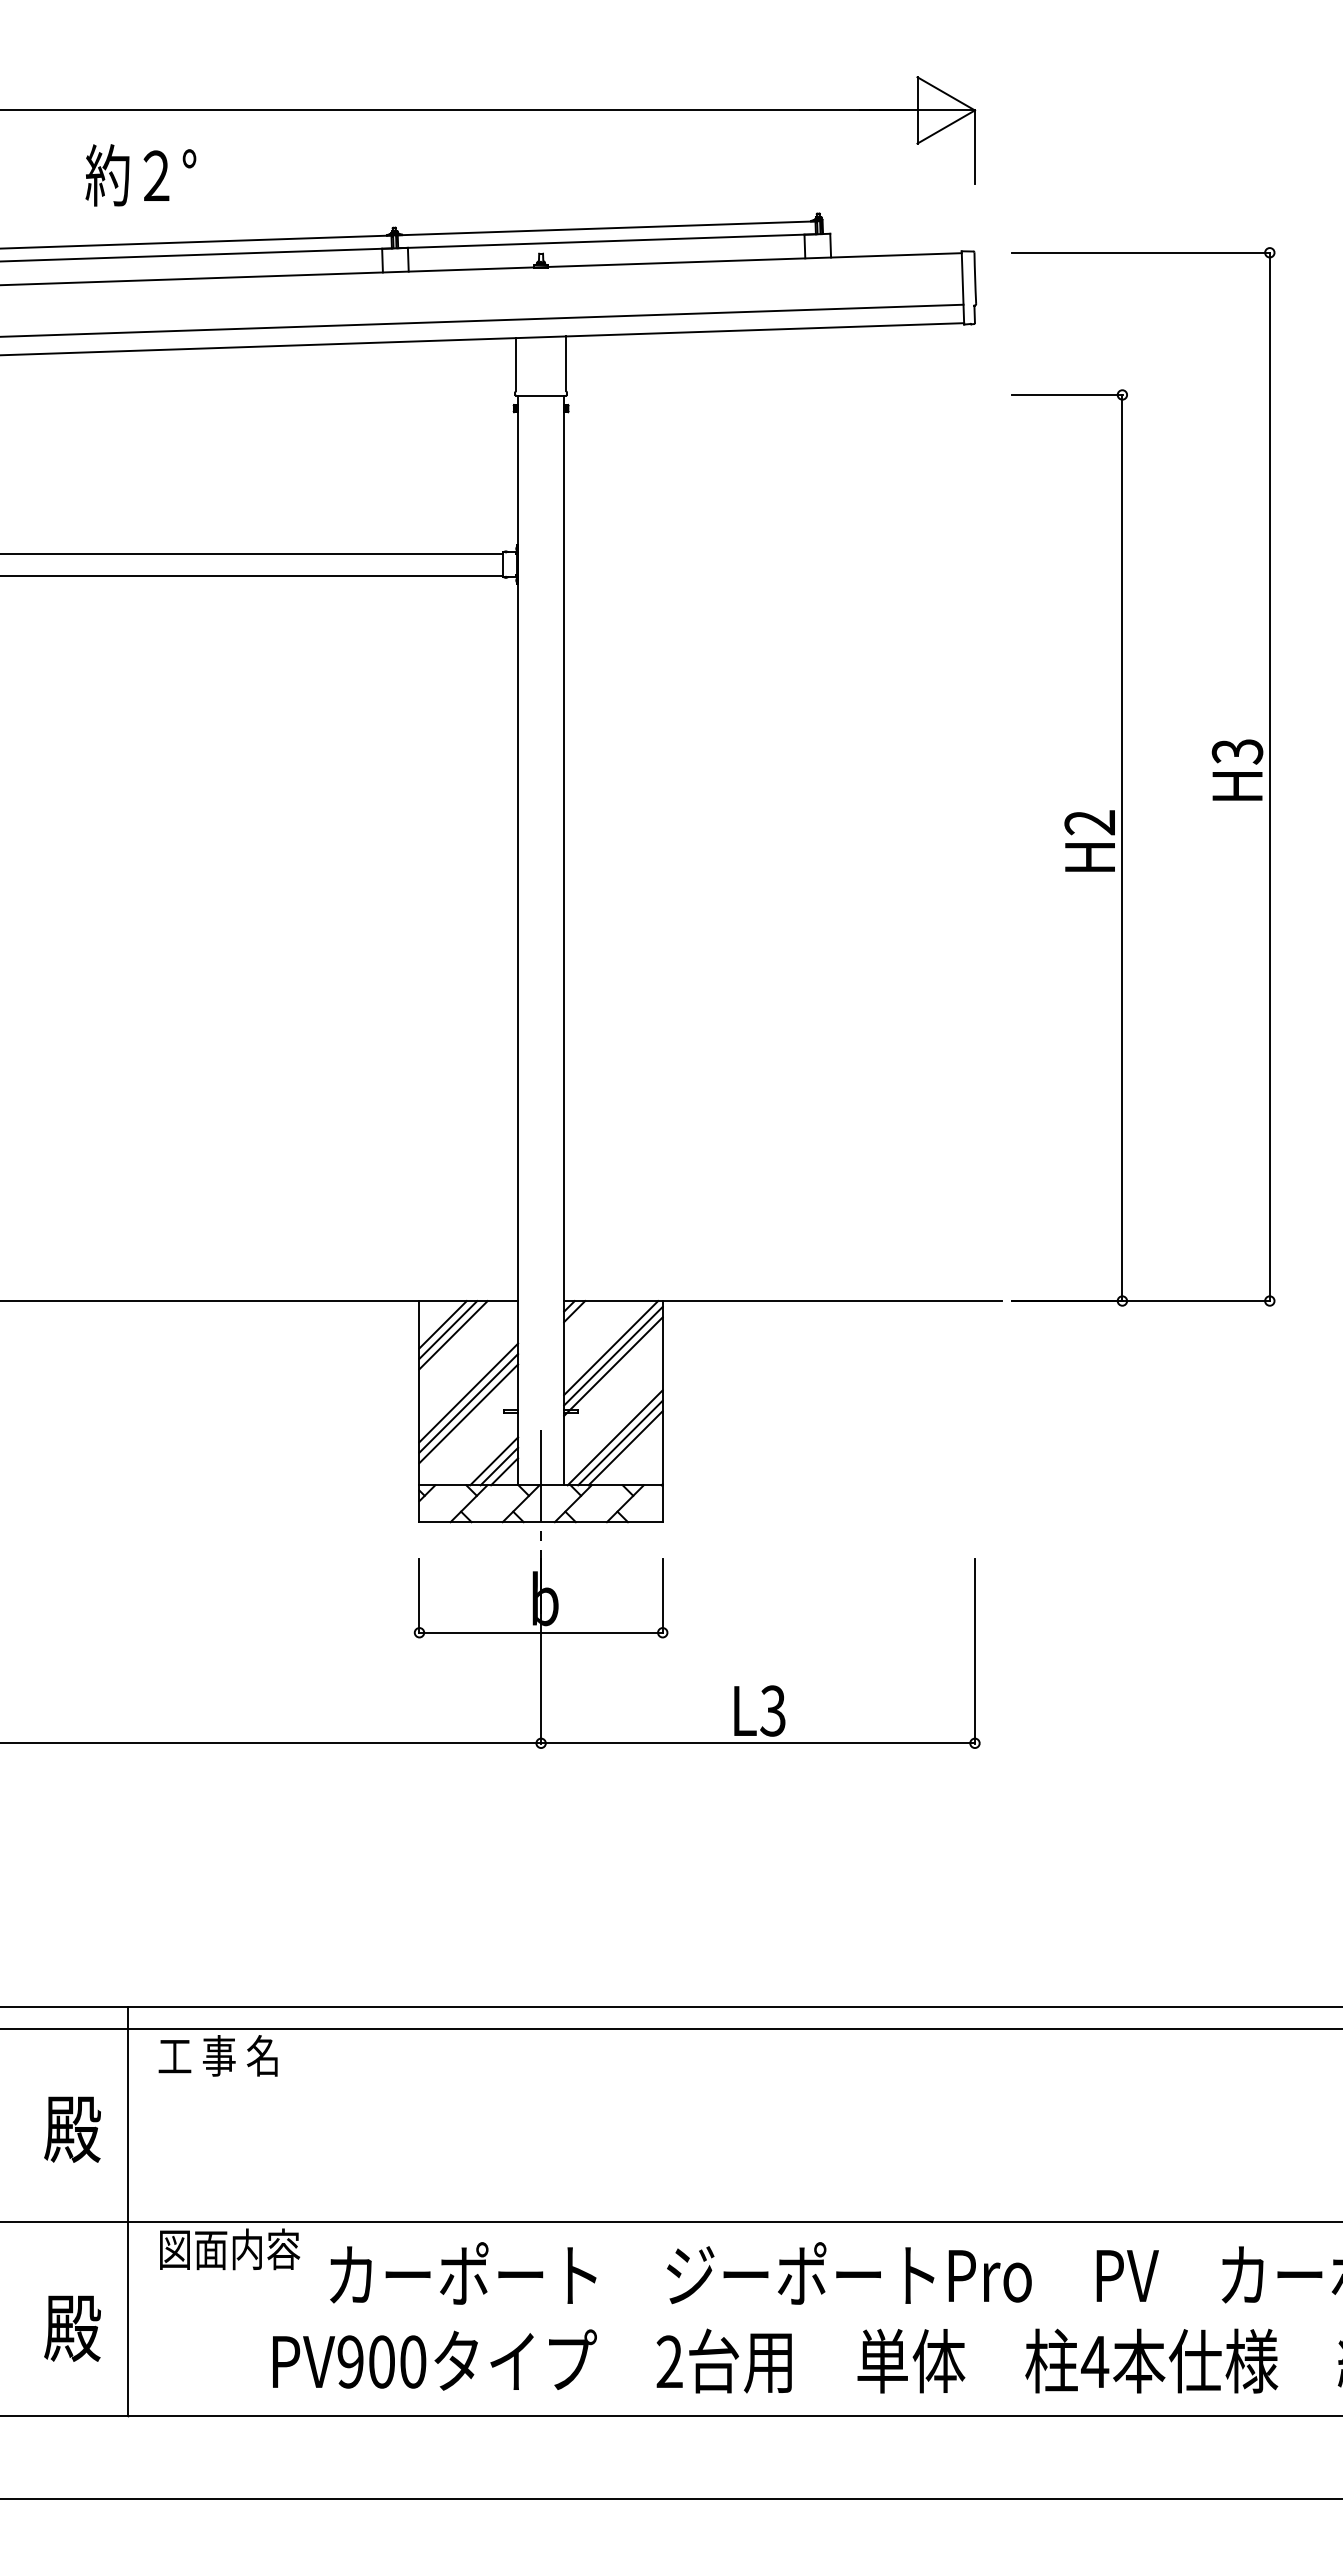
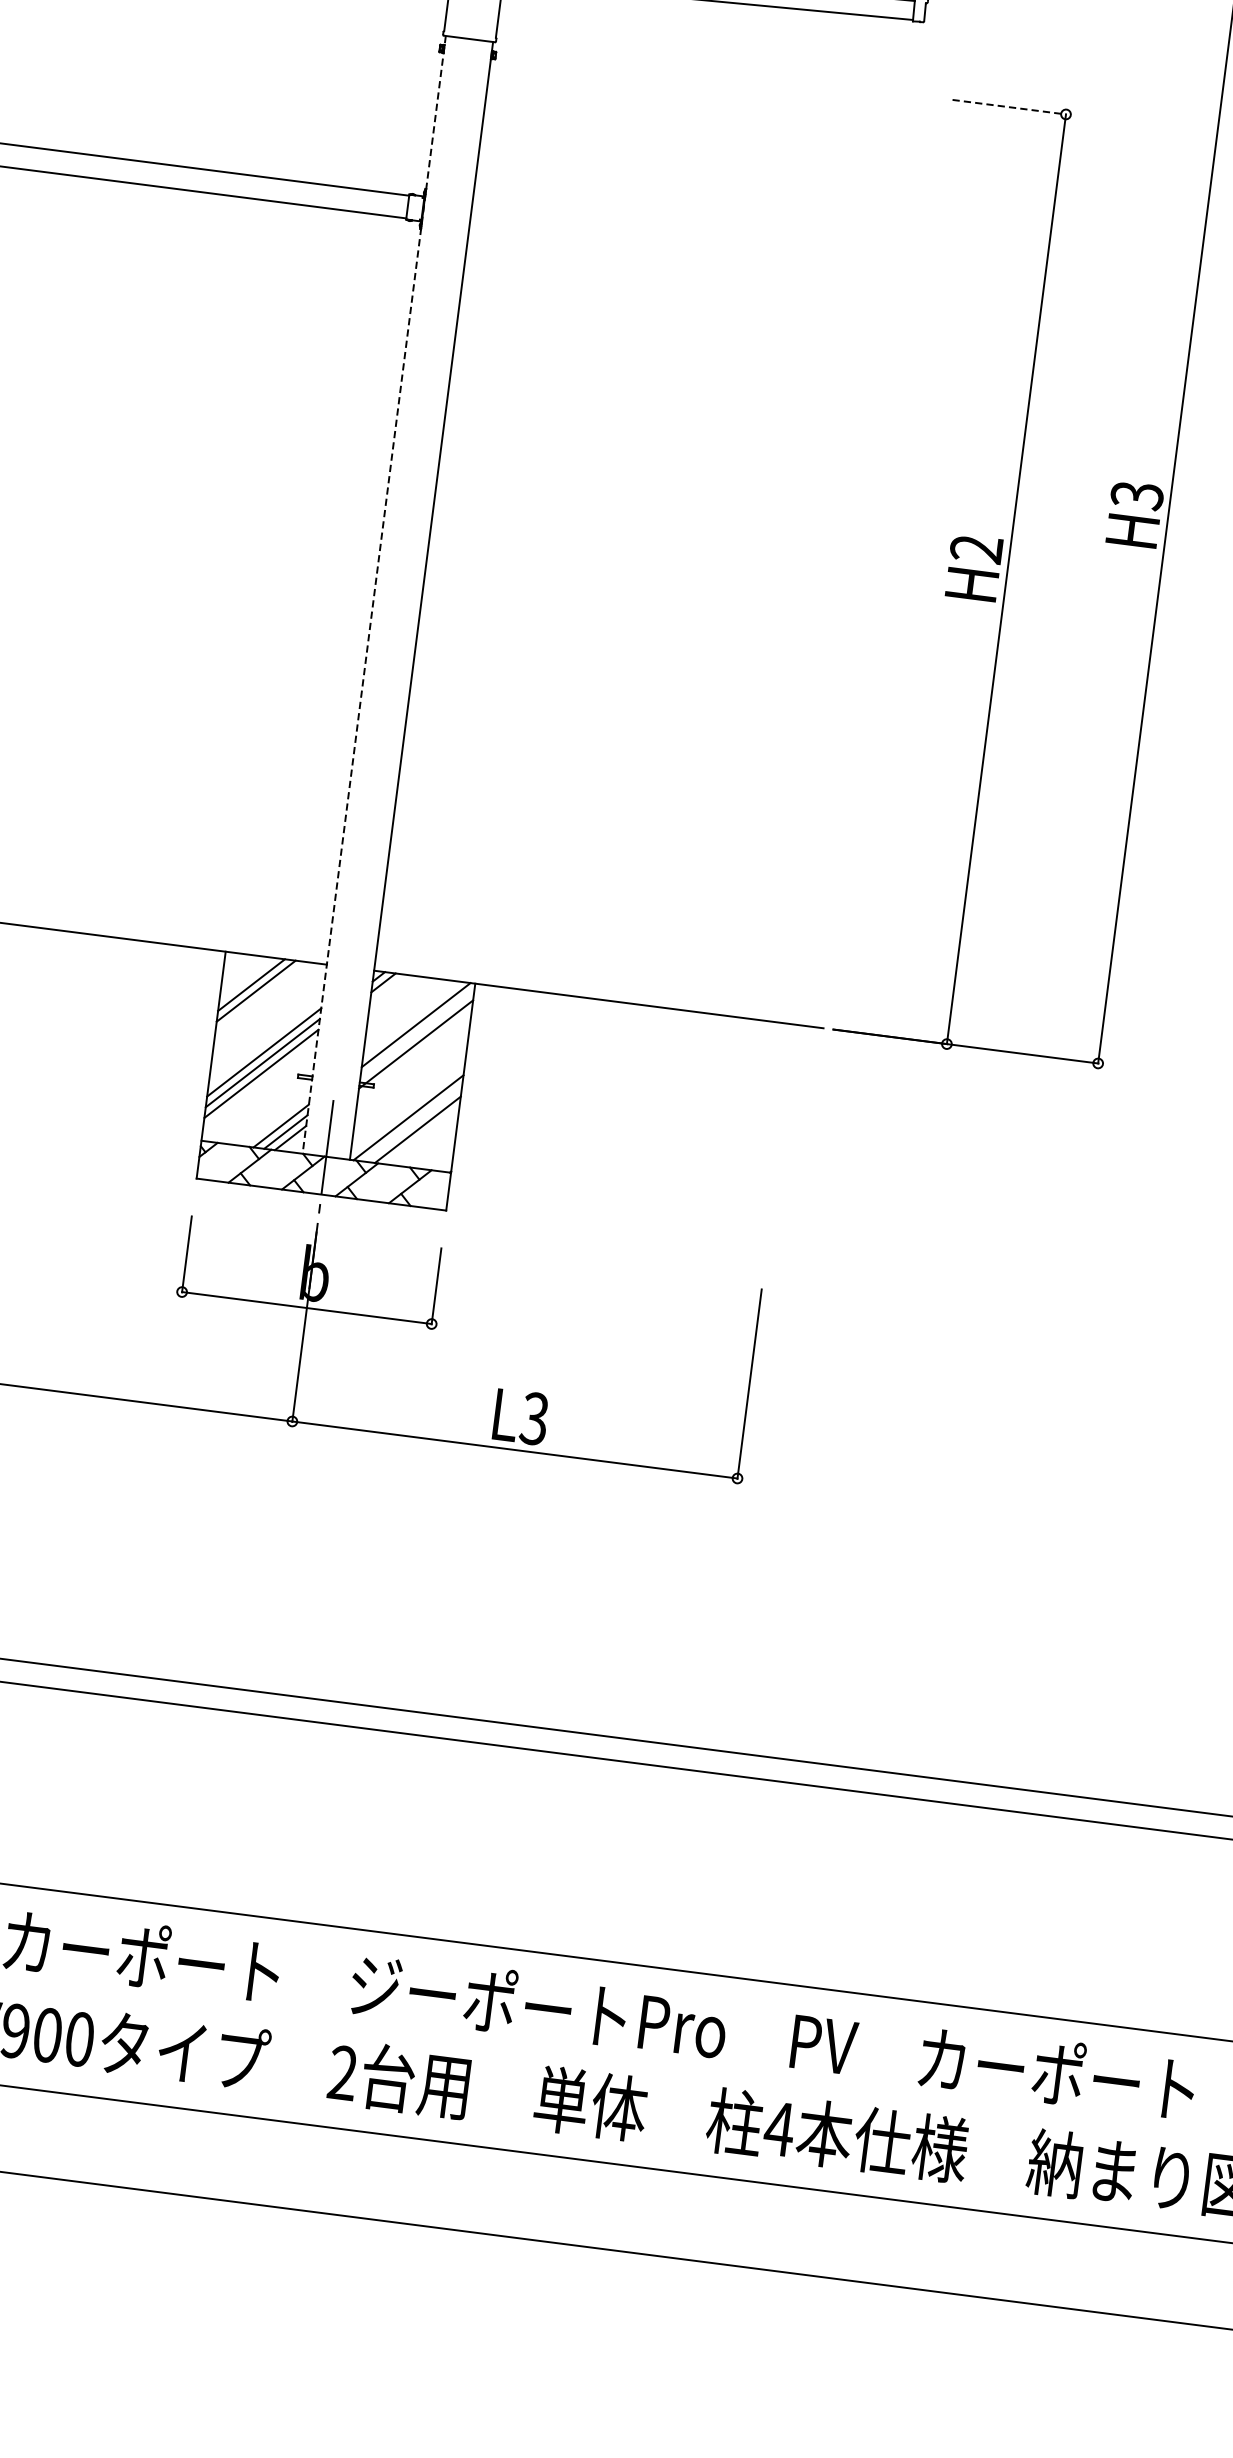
line: (1067, 394) -> (1009, 106), solid -> dashed
line: (518, 940) -> (374, 594), solid -> dashed
line: (442, 1324) -> (246, 978), removed
line: (613, 1355) -> (417, 1033), removed
line: (620, 1442) -> (413, 1123), removed

